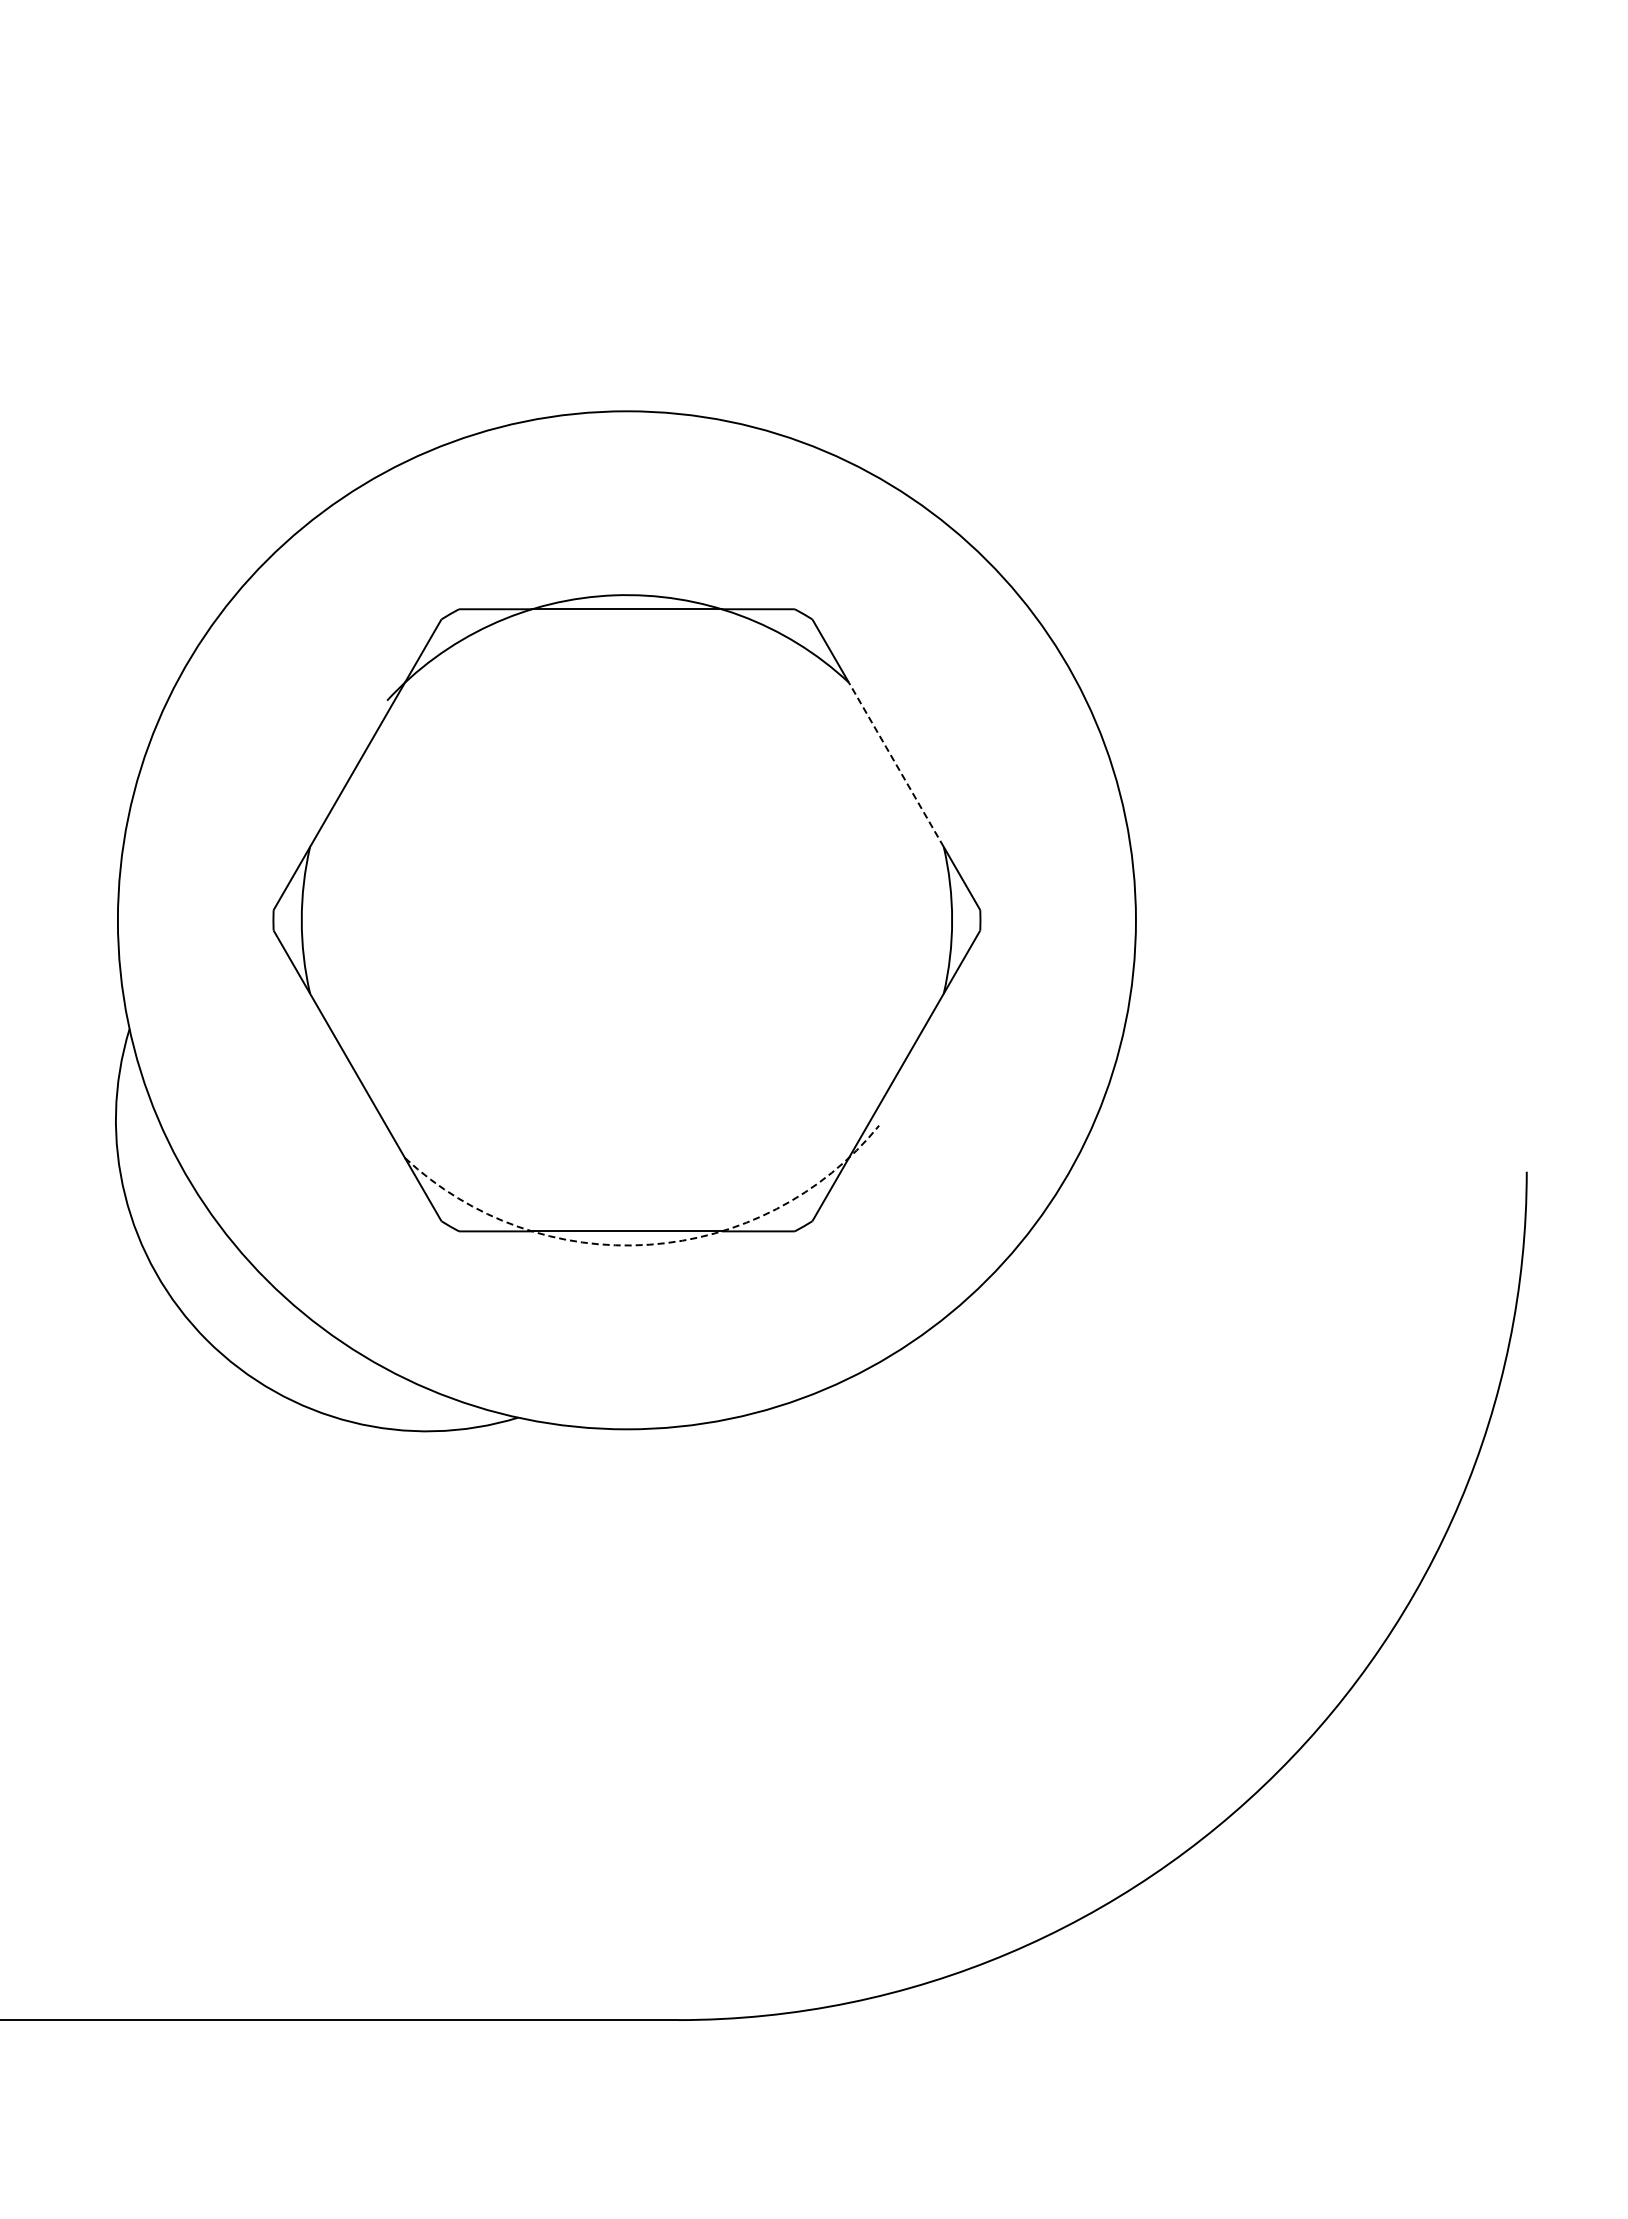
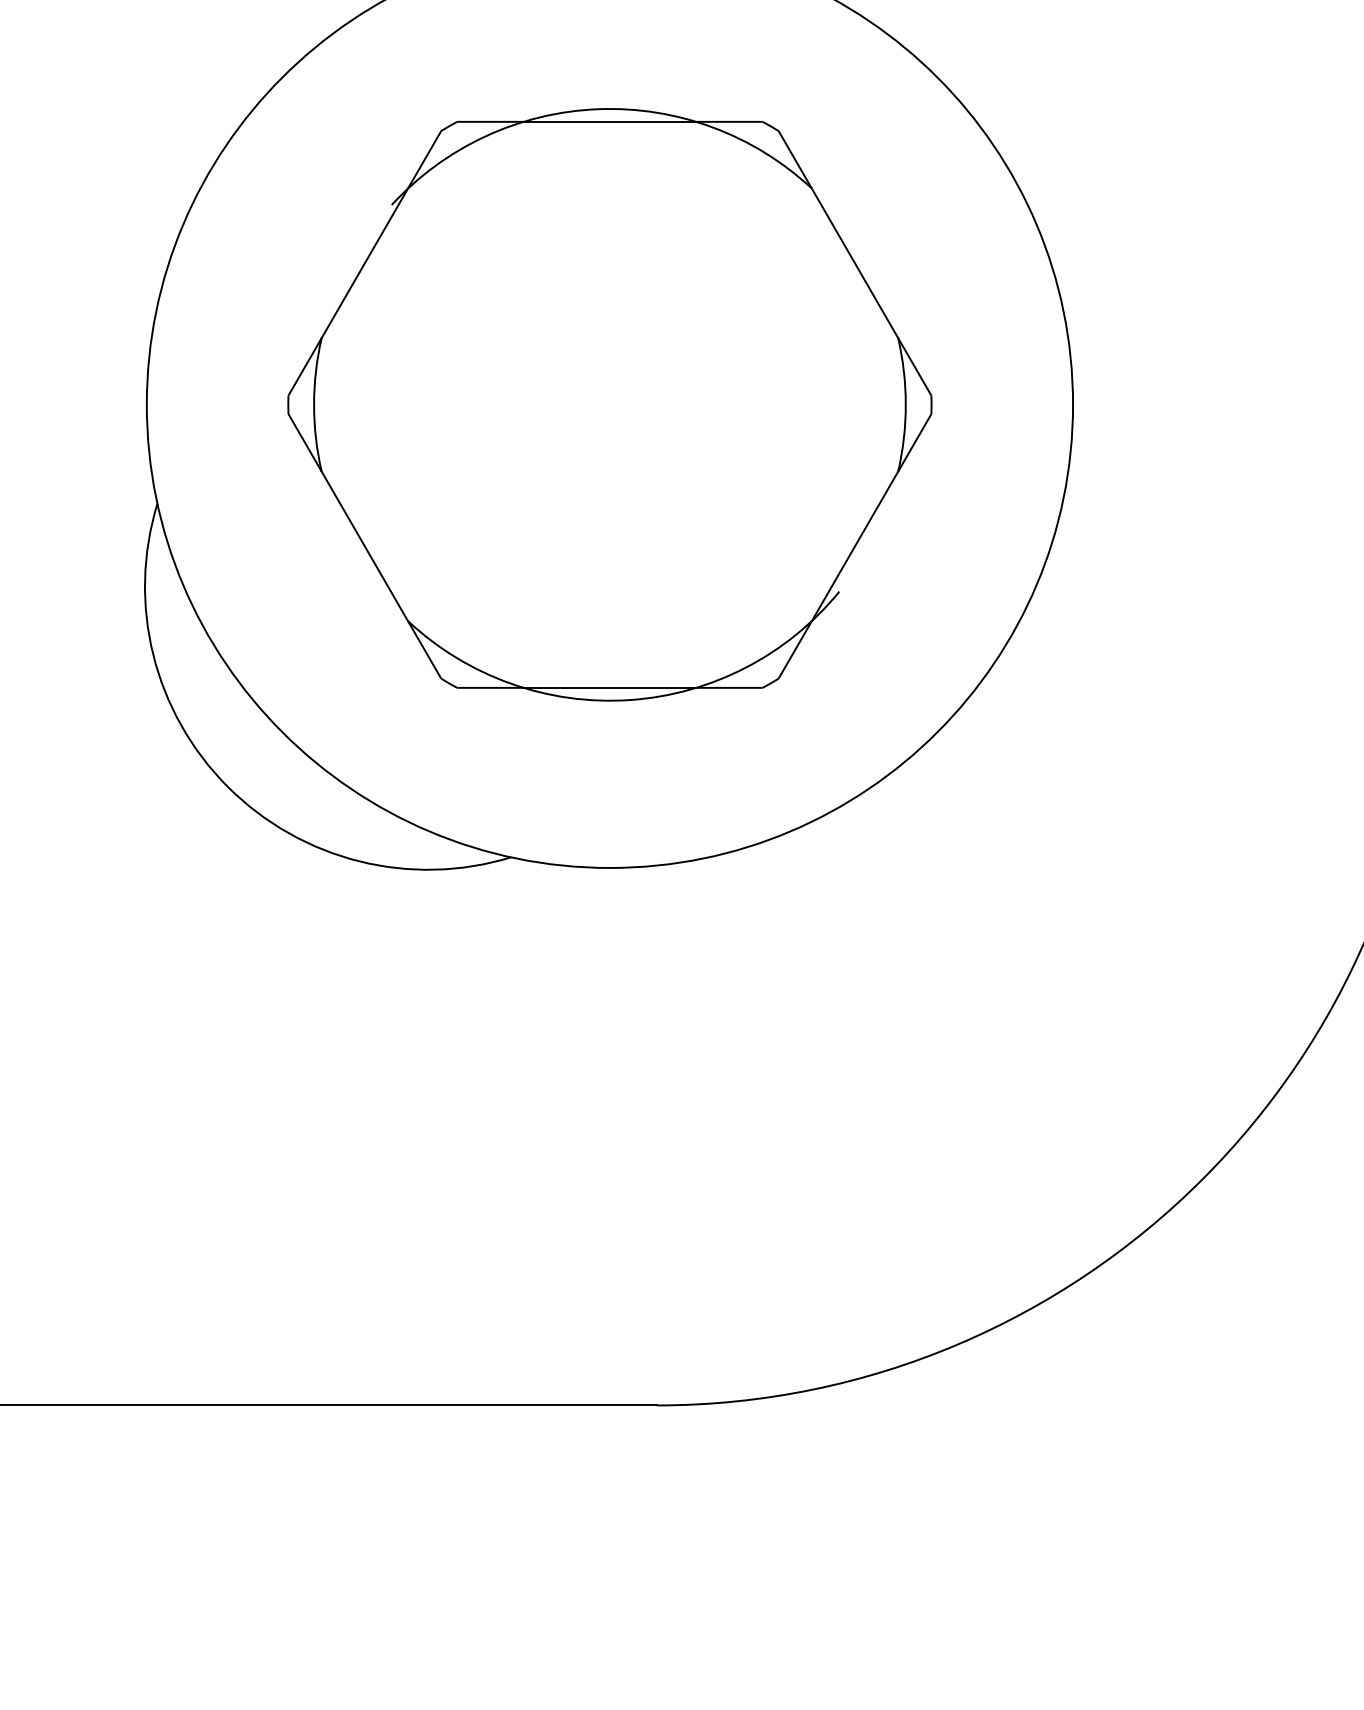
line: (896, 764) -> (855, 263), dashed -> solid
arc: (649, 1244) -> (630, 699), dashed -> solid

